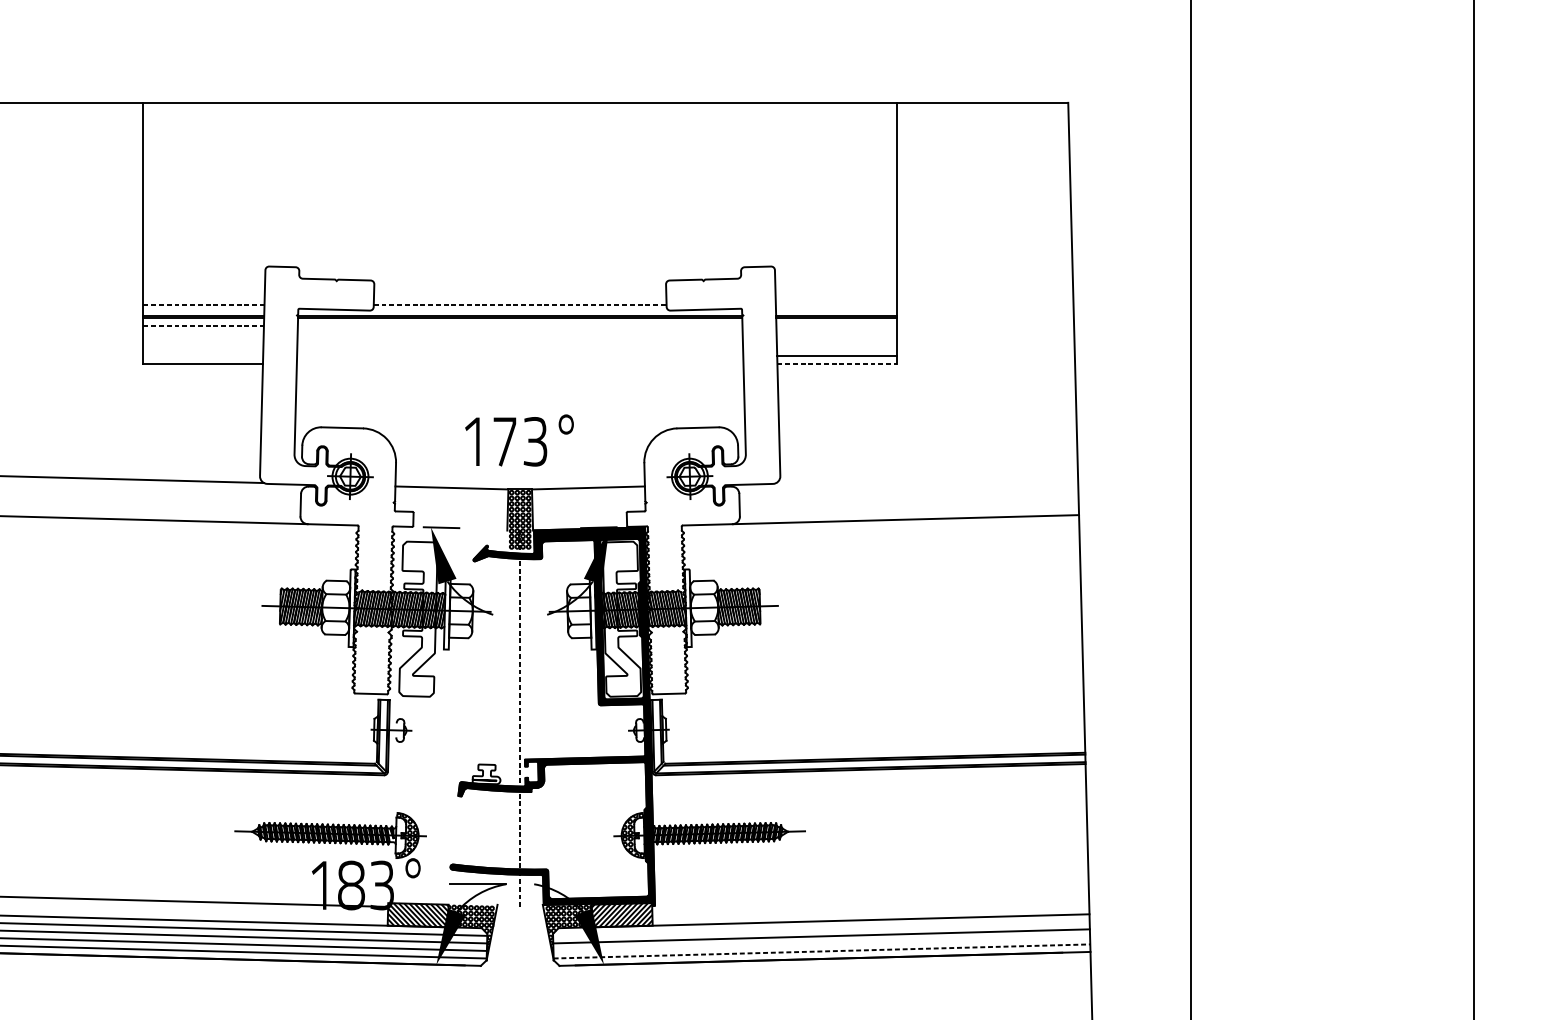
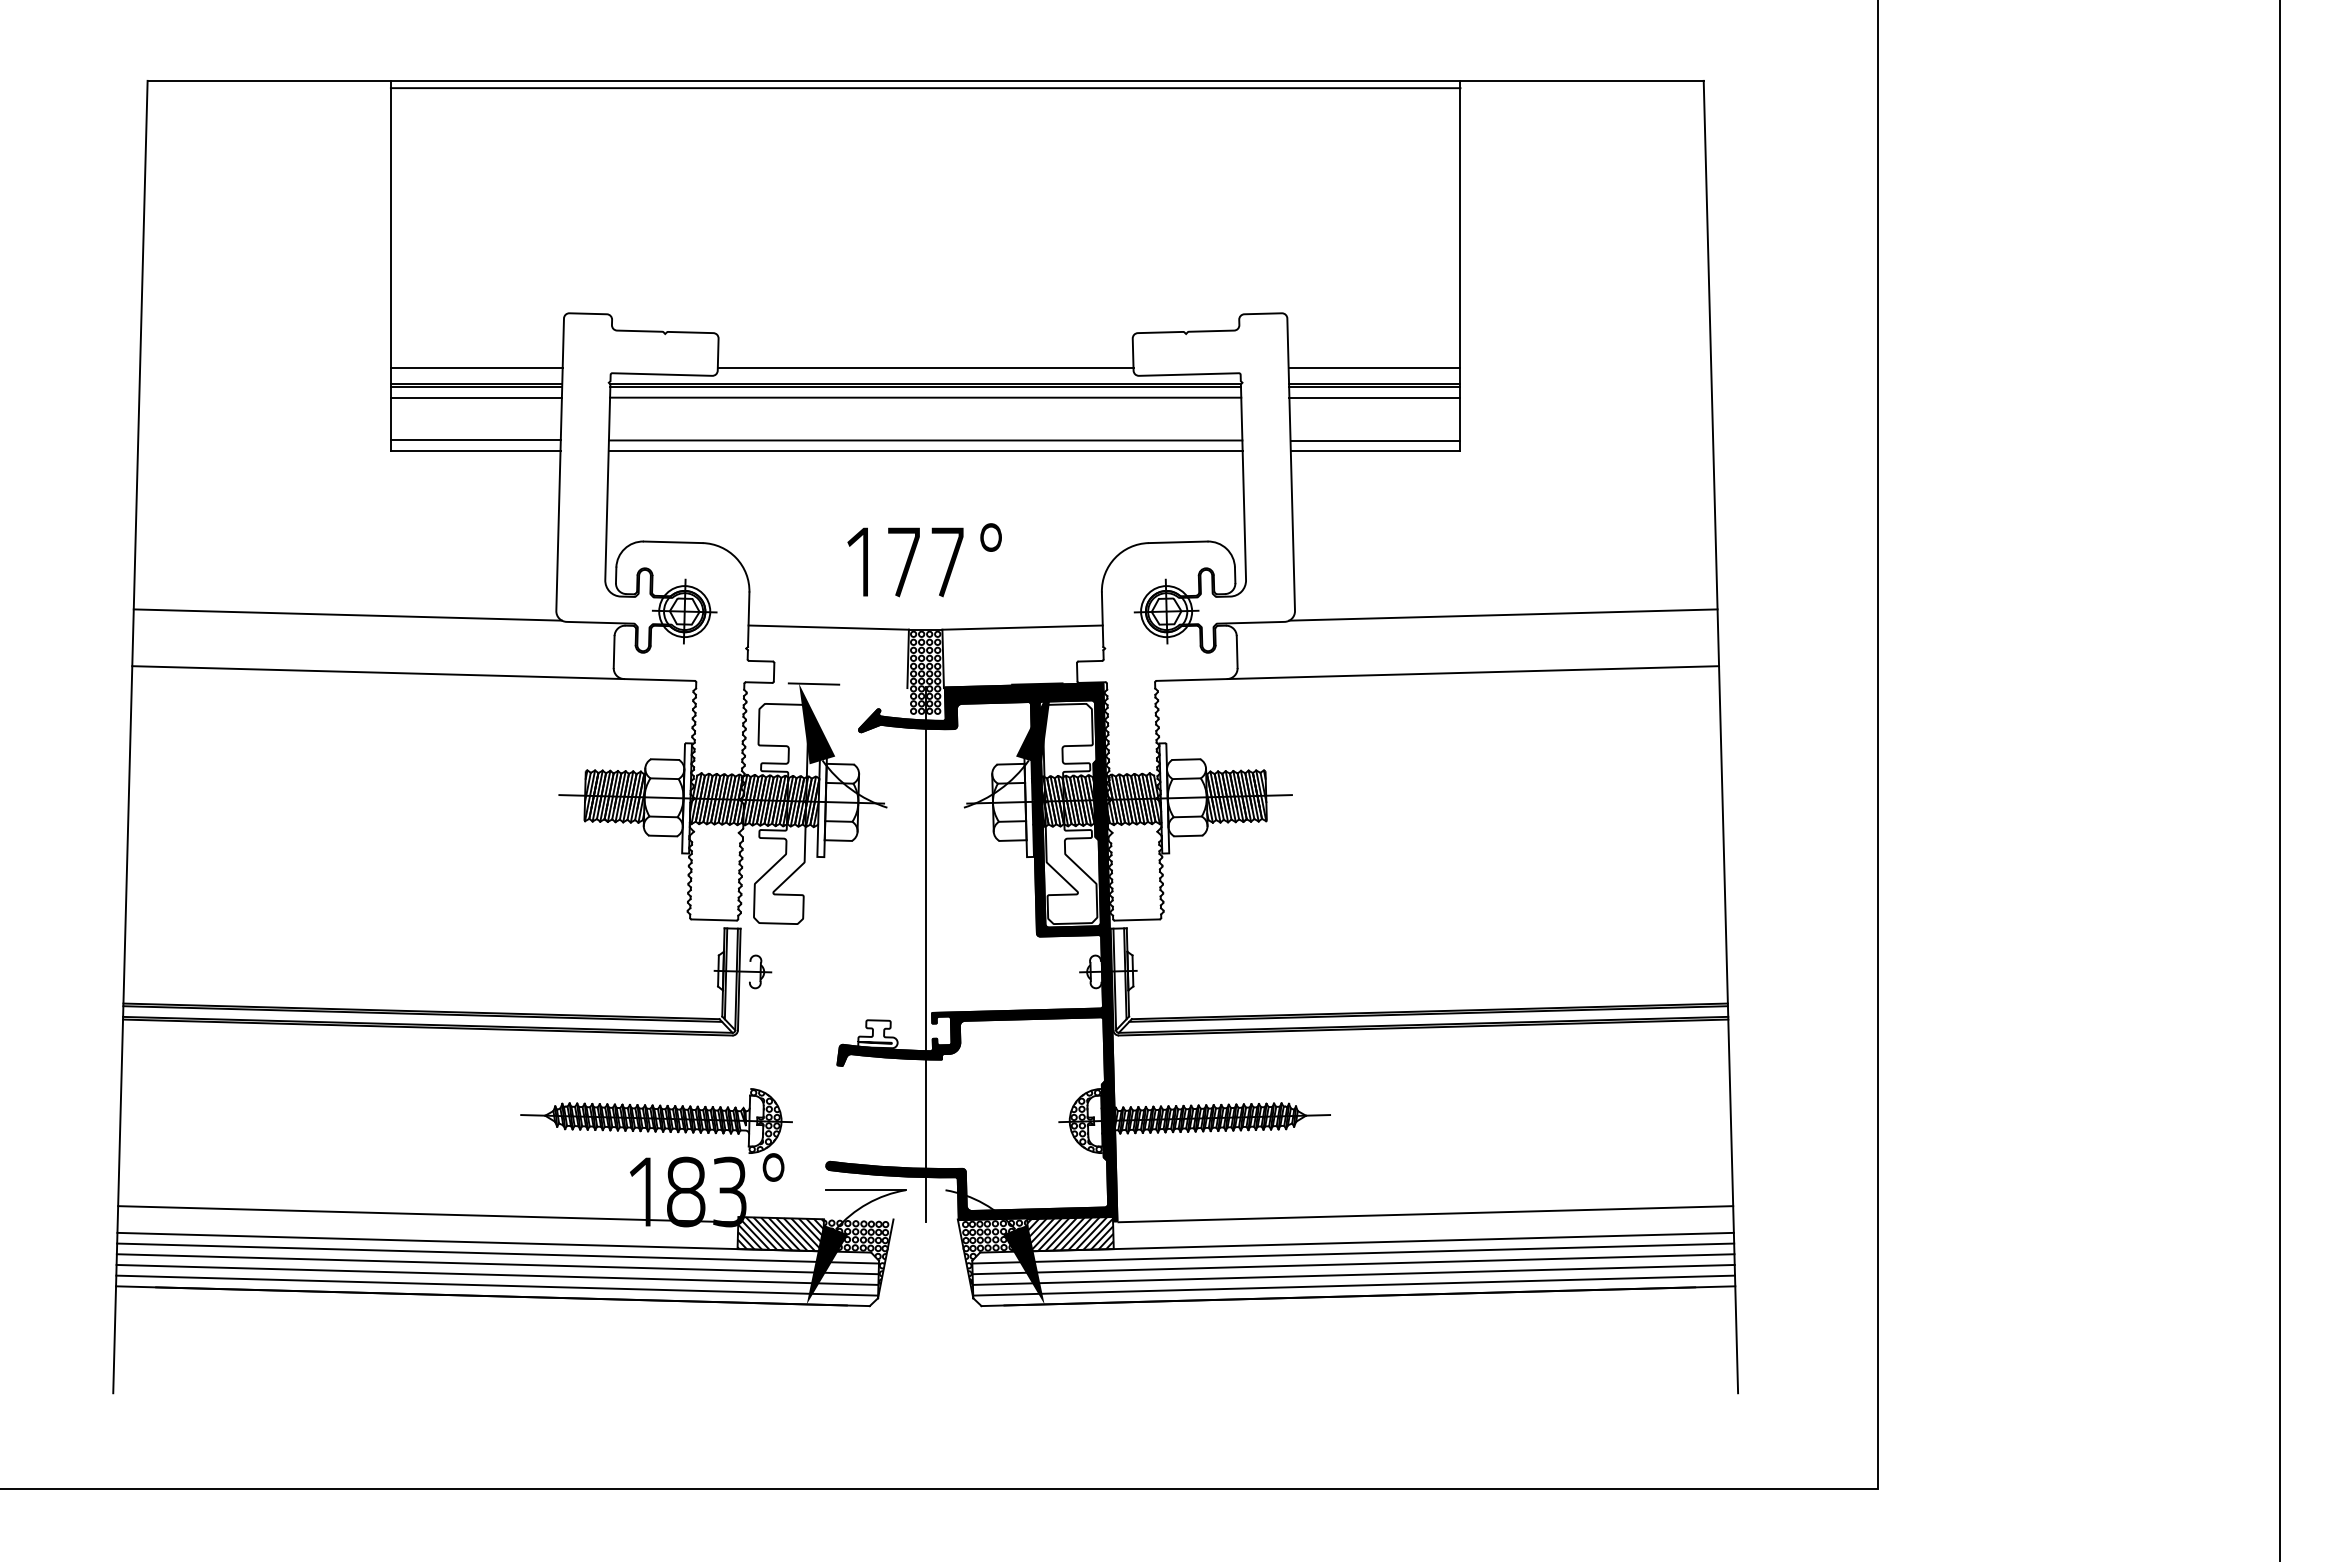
line: (520, 108) -> (925, 88), added
line: (203, 304) -> (476, 367), dashed -> solid
line: (520, 304) -> (925, 367), dashed -> solid
line: (836, 304) -> (1374, 367), added
line: (203, 325) -> (476, 397), dashed -> solid
line: (520, 325) -> (925, 397), added
line: (836, 325) -> (1374, 397), added
line: (203, 356) -> (475, 440), added
line: (520, 356) -> (925, 440), added
line: (520, 363) -> (925, 451), added
line: (837, 363) -> (1375, 451), dashed -> solid
text: (534, 441) -> (946, 561), 173° -> 177°
line: (927, 478) -> (1503, 614), added
line: (520, 718) -> (925, 954), dashed -> solid
line: (872, 901) -> (1425, 1214), added
line: (821, 928) -> (1353, 1253), added
line: (821, 943) -> (1353, 1274), added
line: (822, 951) -> (1354, 1285), dashed -> solid

